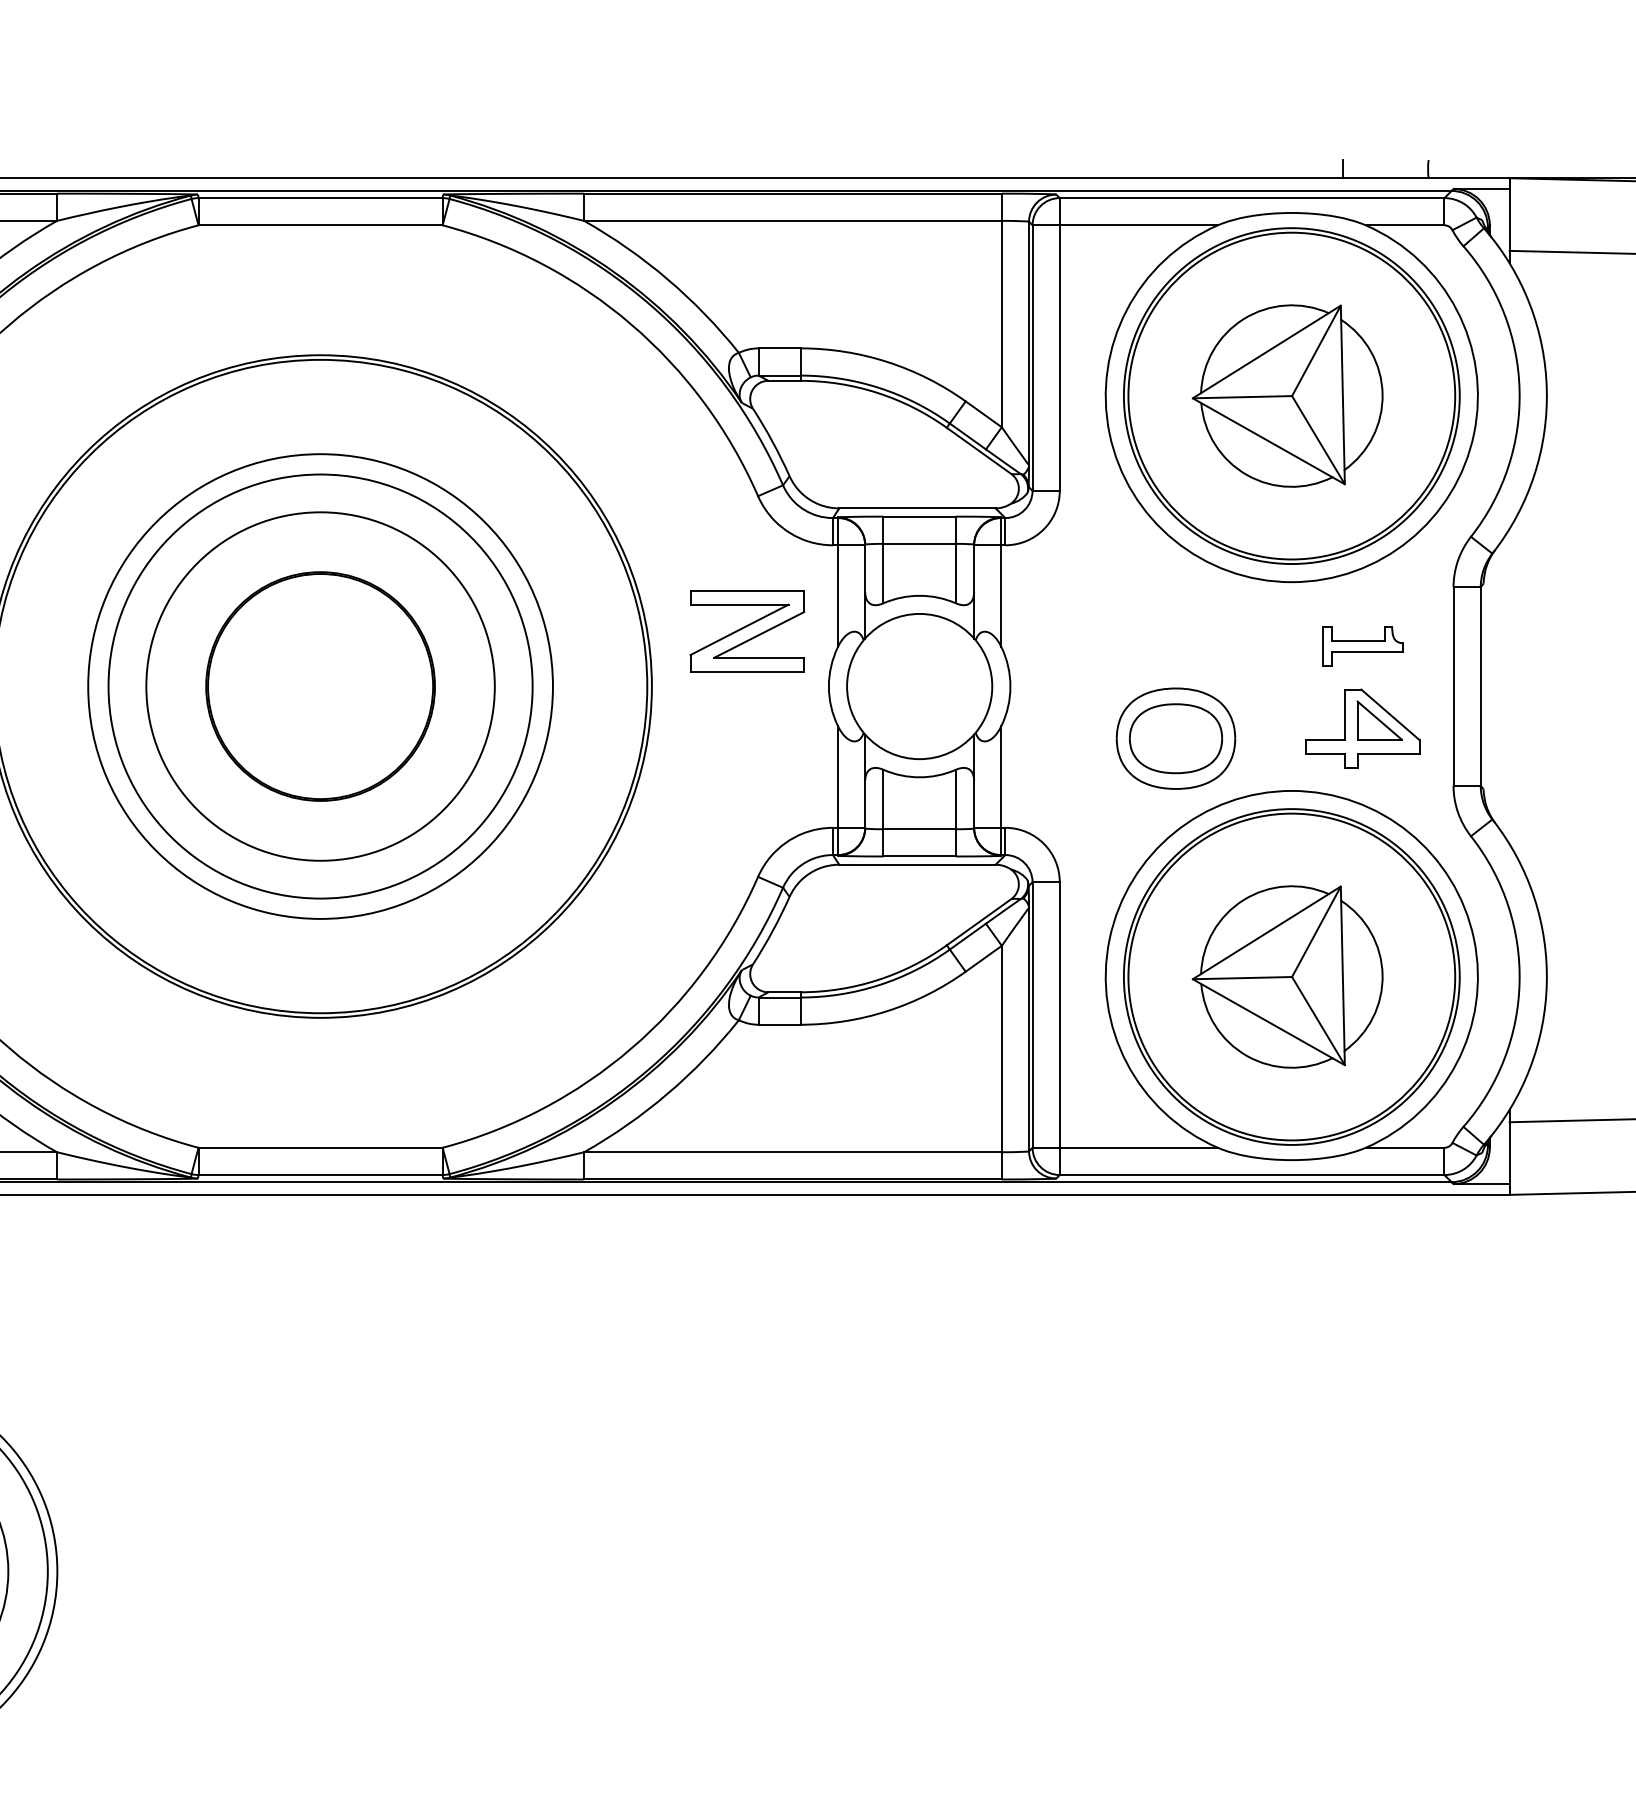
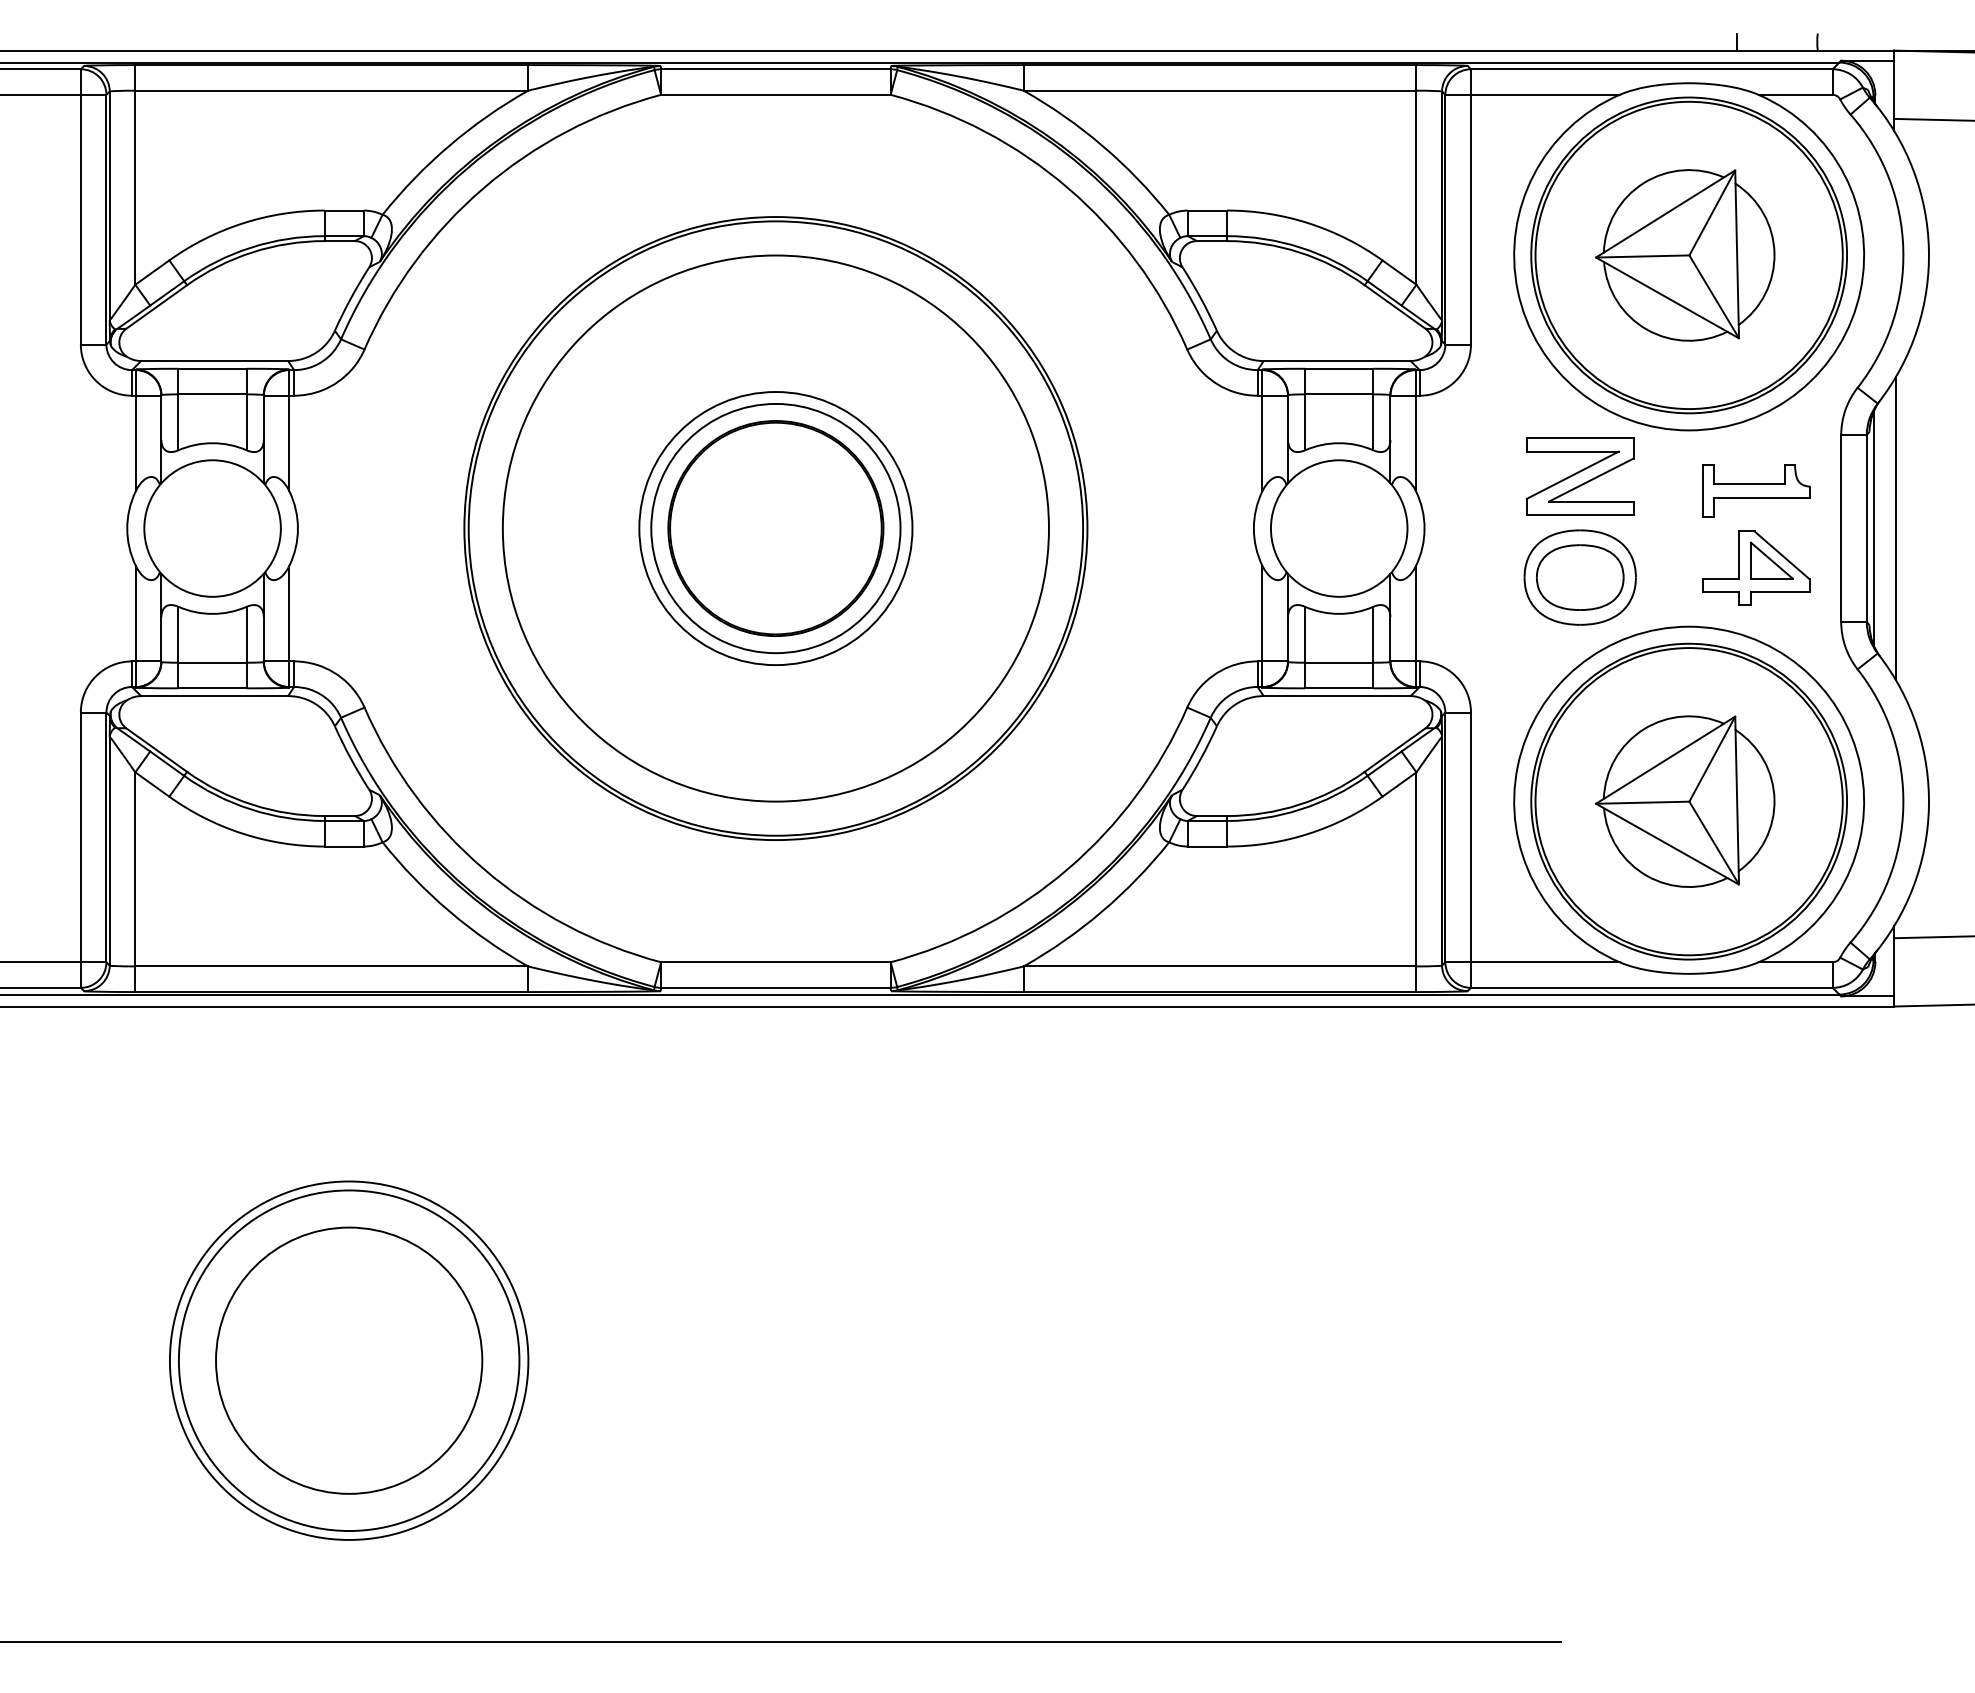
part: (746, 631) -> (1579, 476), moved
part: (1363, 646) -> (1756, 490), size x1.43
circle: (320, 686) -> (775, 528), size x0.62
circle: (320, 686) -> (775, 528), size x0.62
circle: (320, 686) -> (775, 528), size x1.67
line: (1487, 686) -> (1873, 528), added
line: (1511, 686) -> (1895, 528), added

